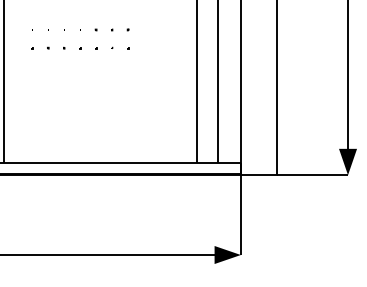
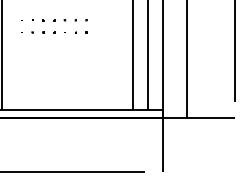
fill: (348, 161) -> (235, 109), removed
fill: (227, 255) -> (153, 172), removed

